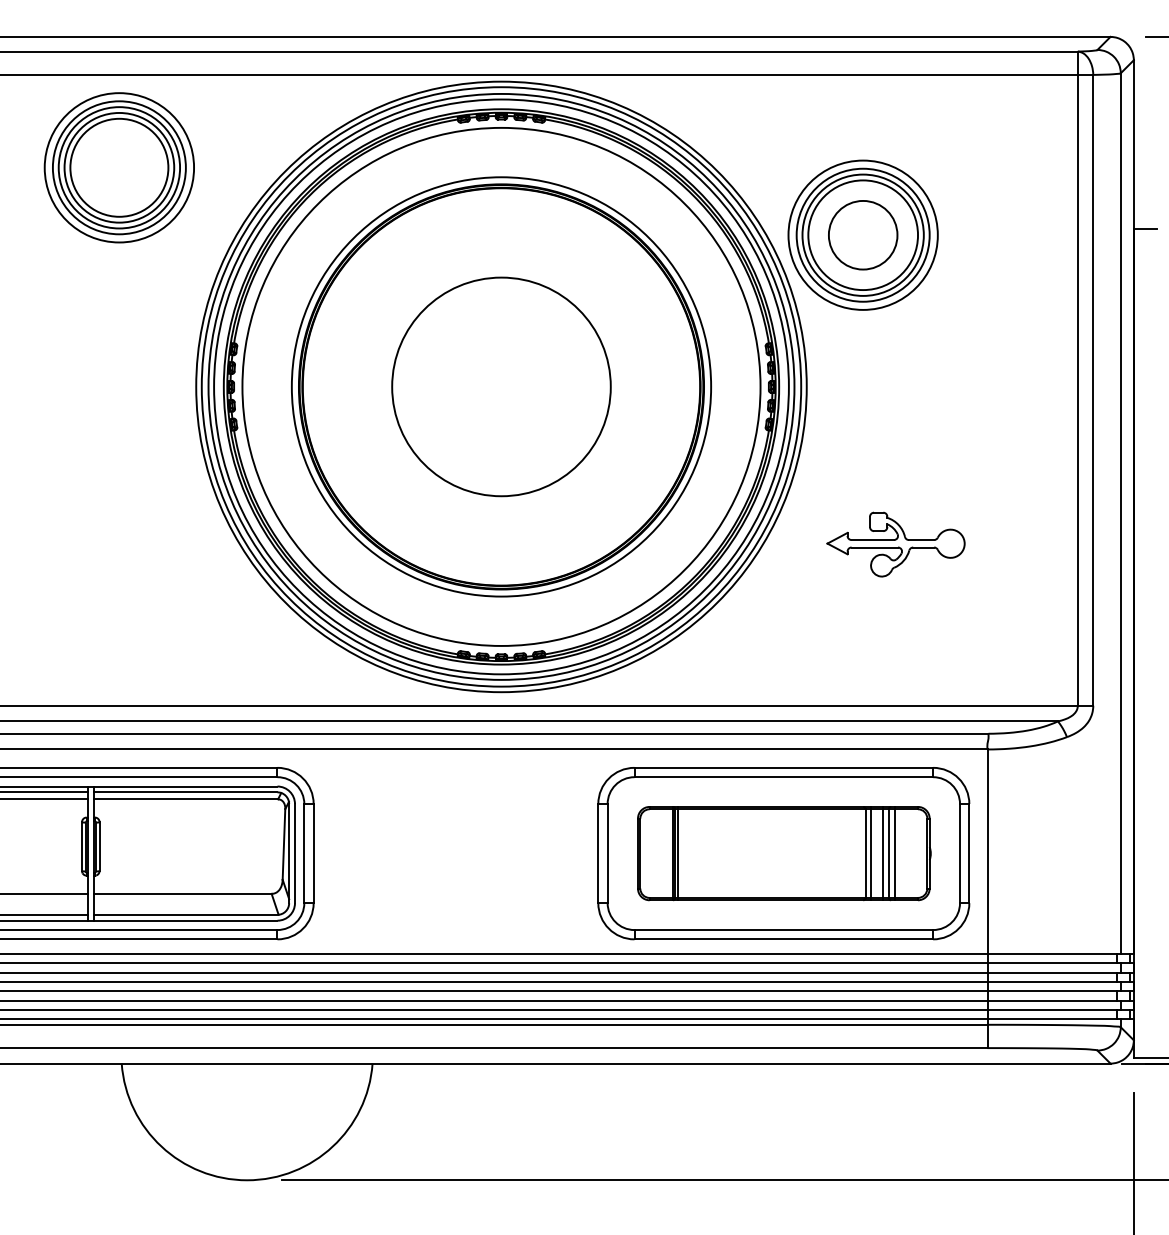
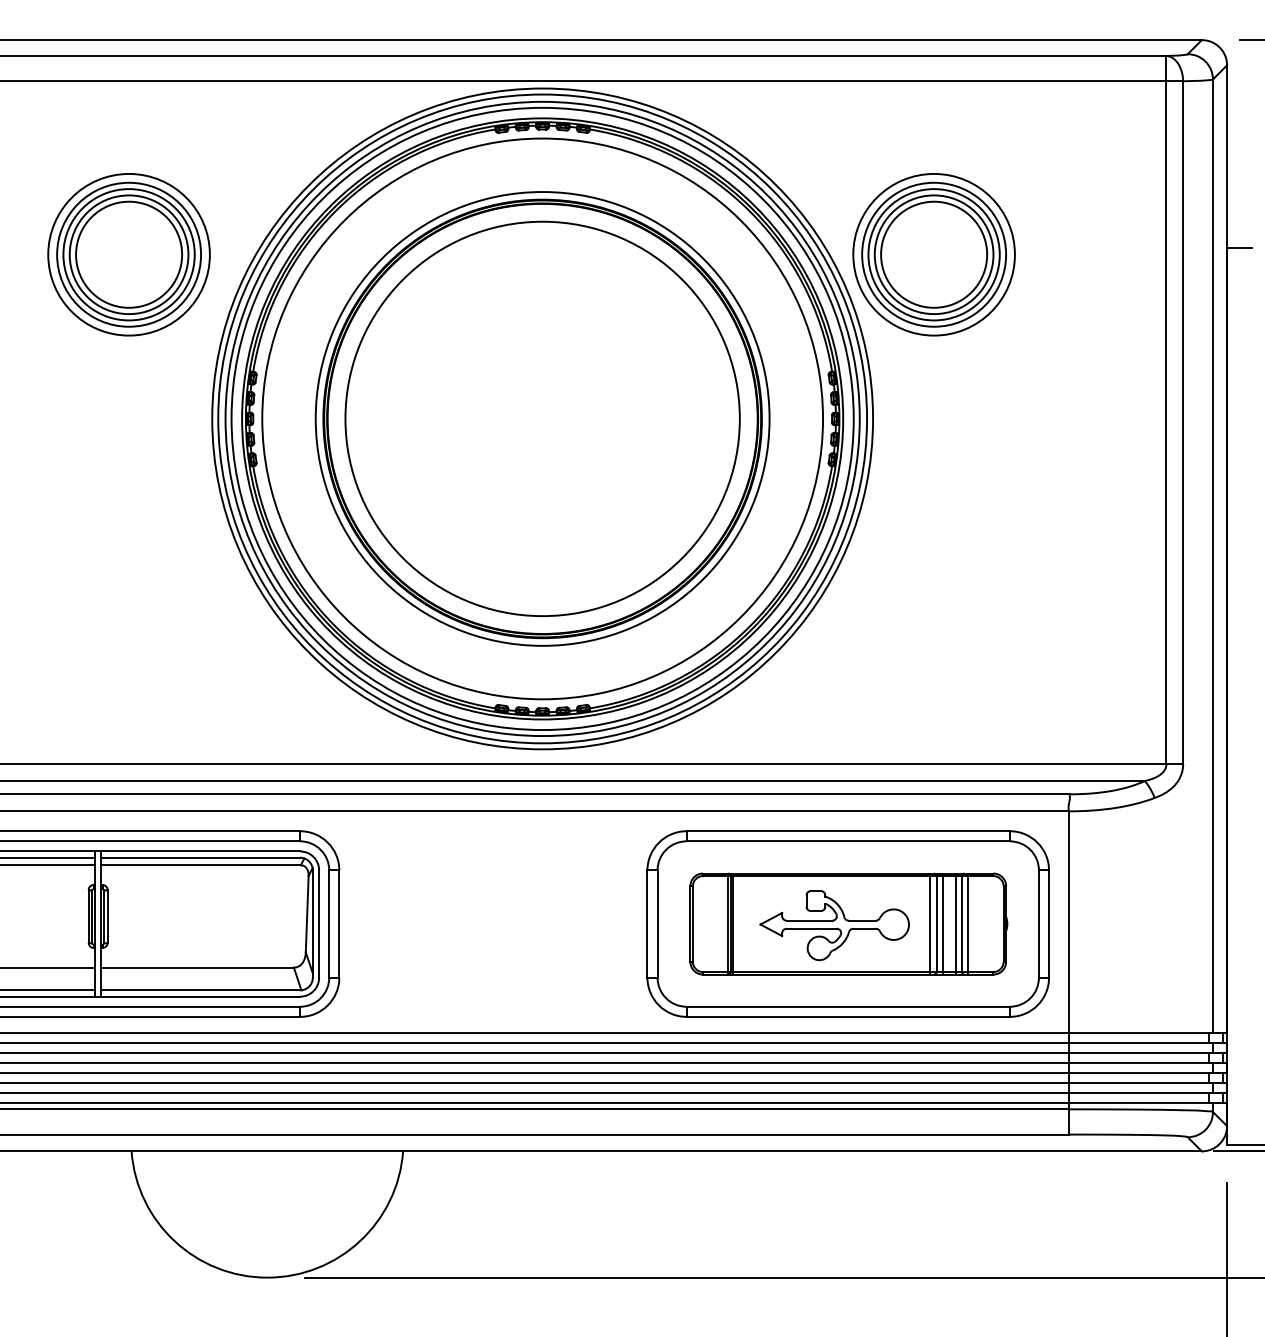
part: (118, 167) -> (128, 254), moved
circle: (863, 235) -> (934, 254), size x1.43
circle: (501, 386) -> (542, 418), size x1.67
part: (895, 544) -> (834, 925), moved
line: (859, 853) -> (930, 923), added

